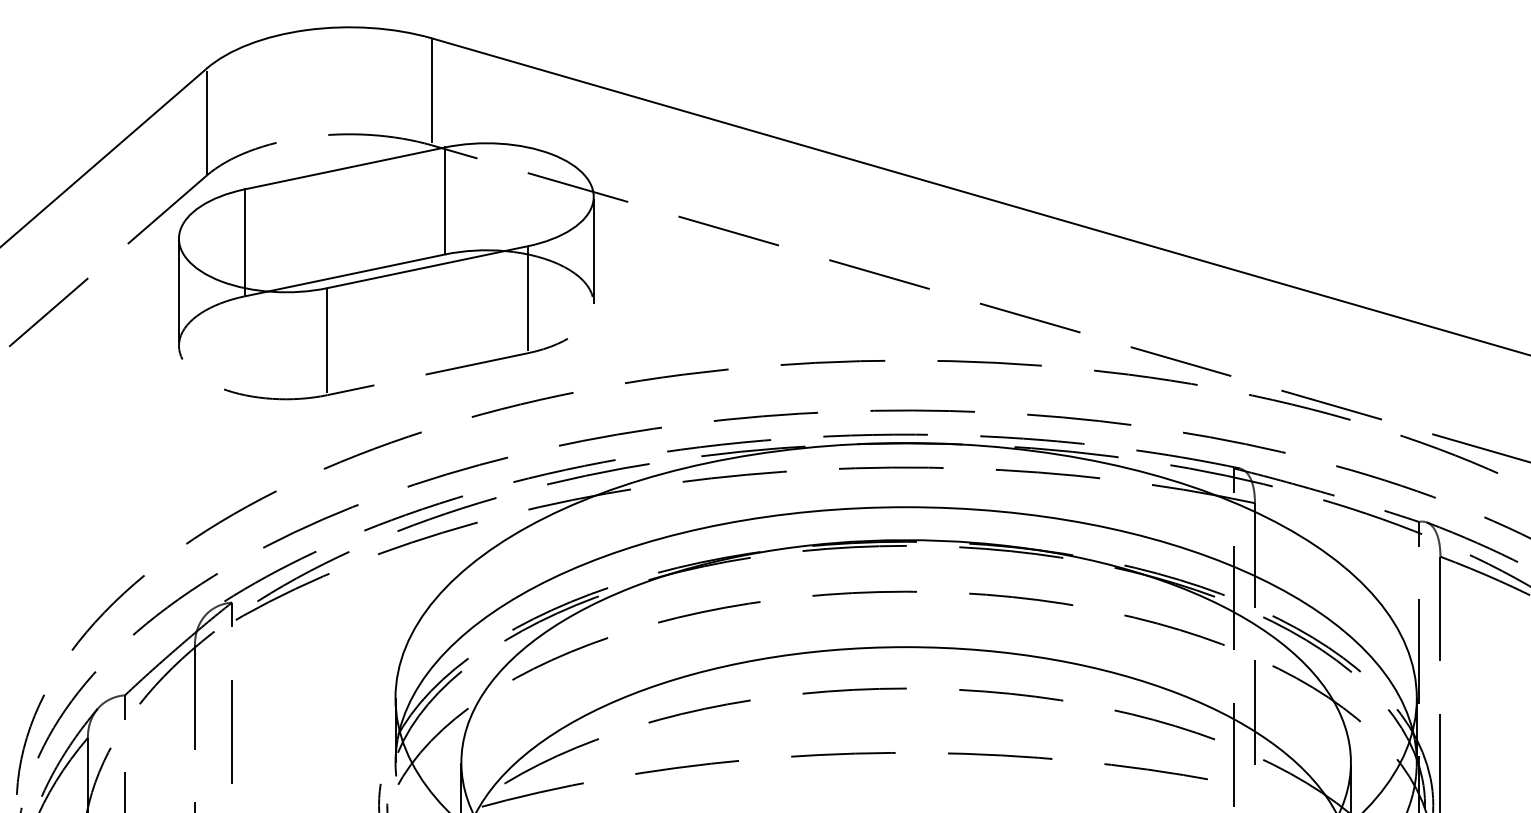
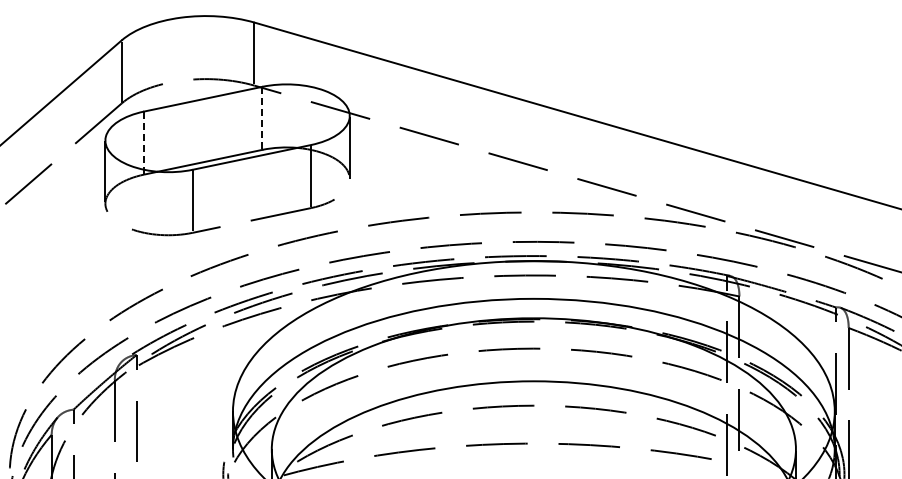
line: (445, 201) -> (262, 118), solid -> dashed
line: (245, 240) -> (144, 141), solid -> dashed

